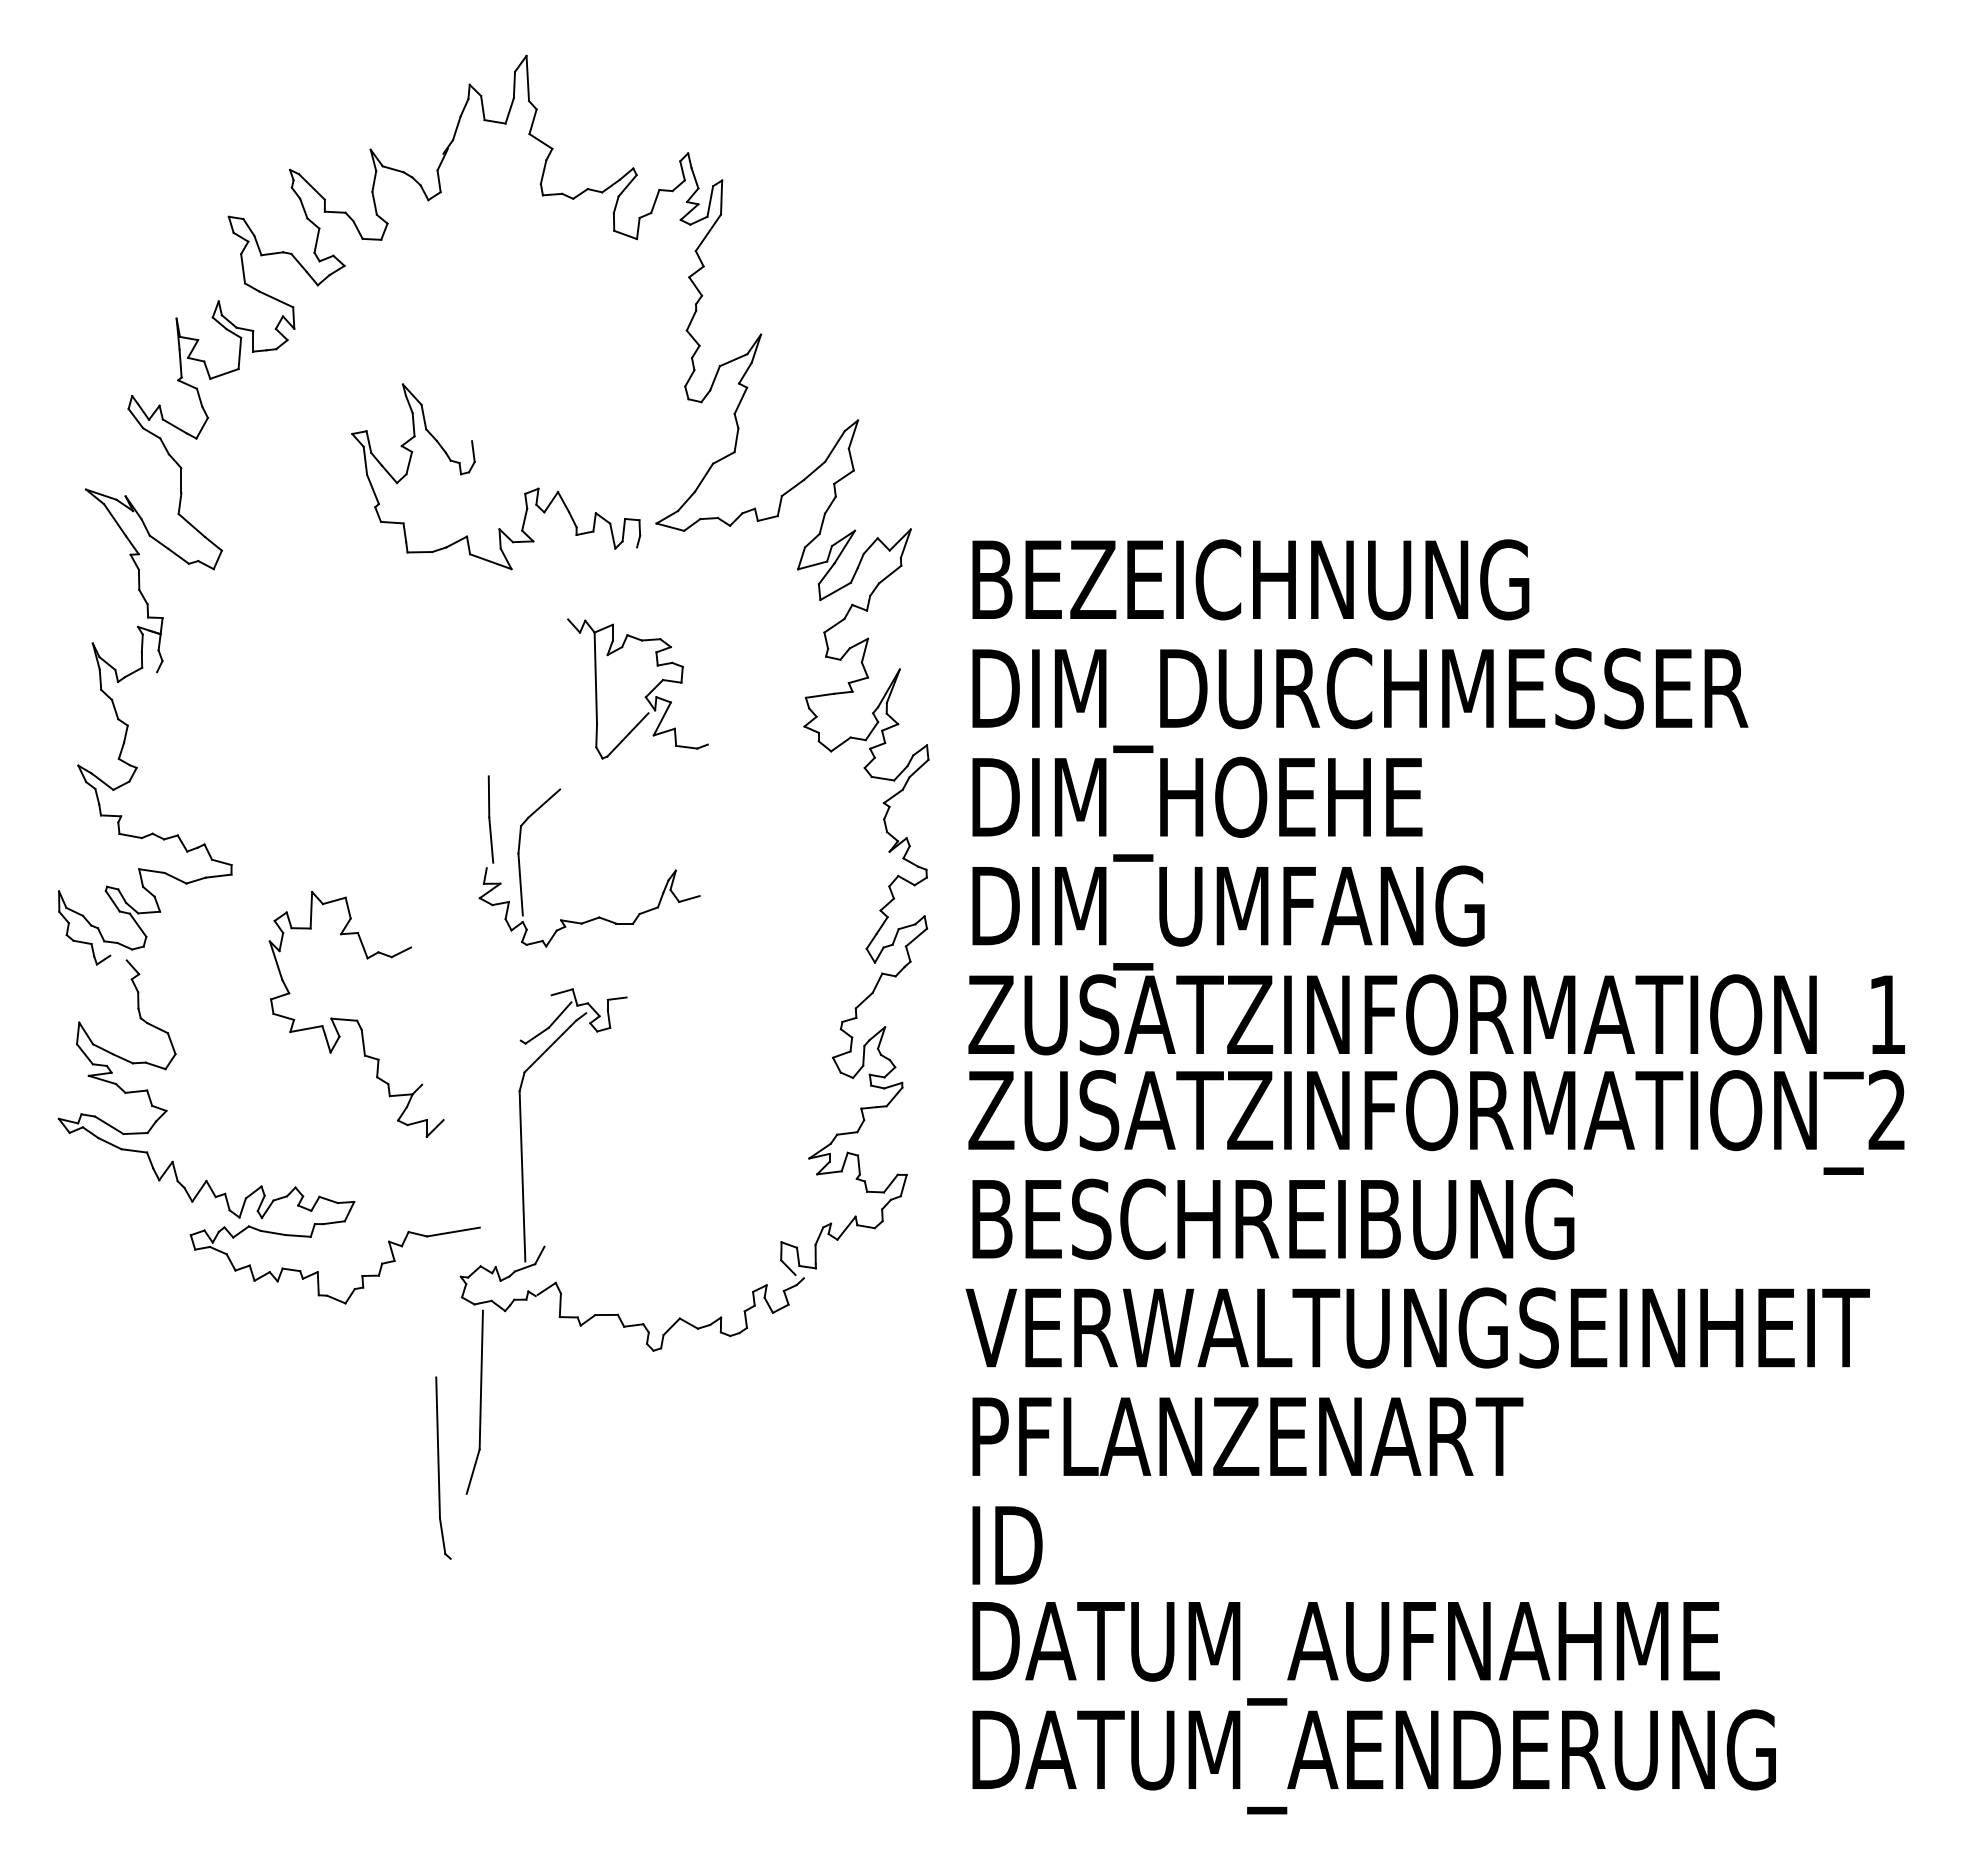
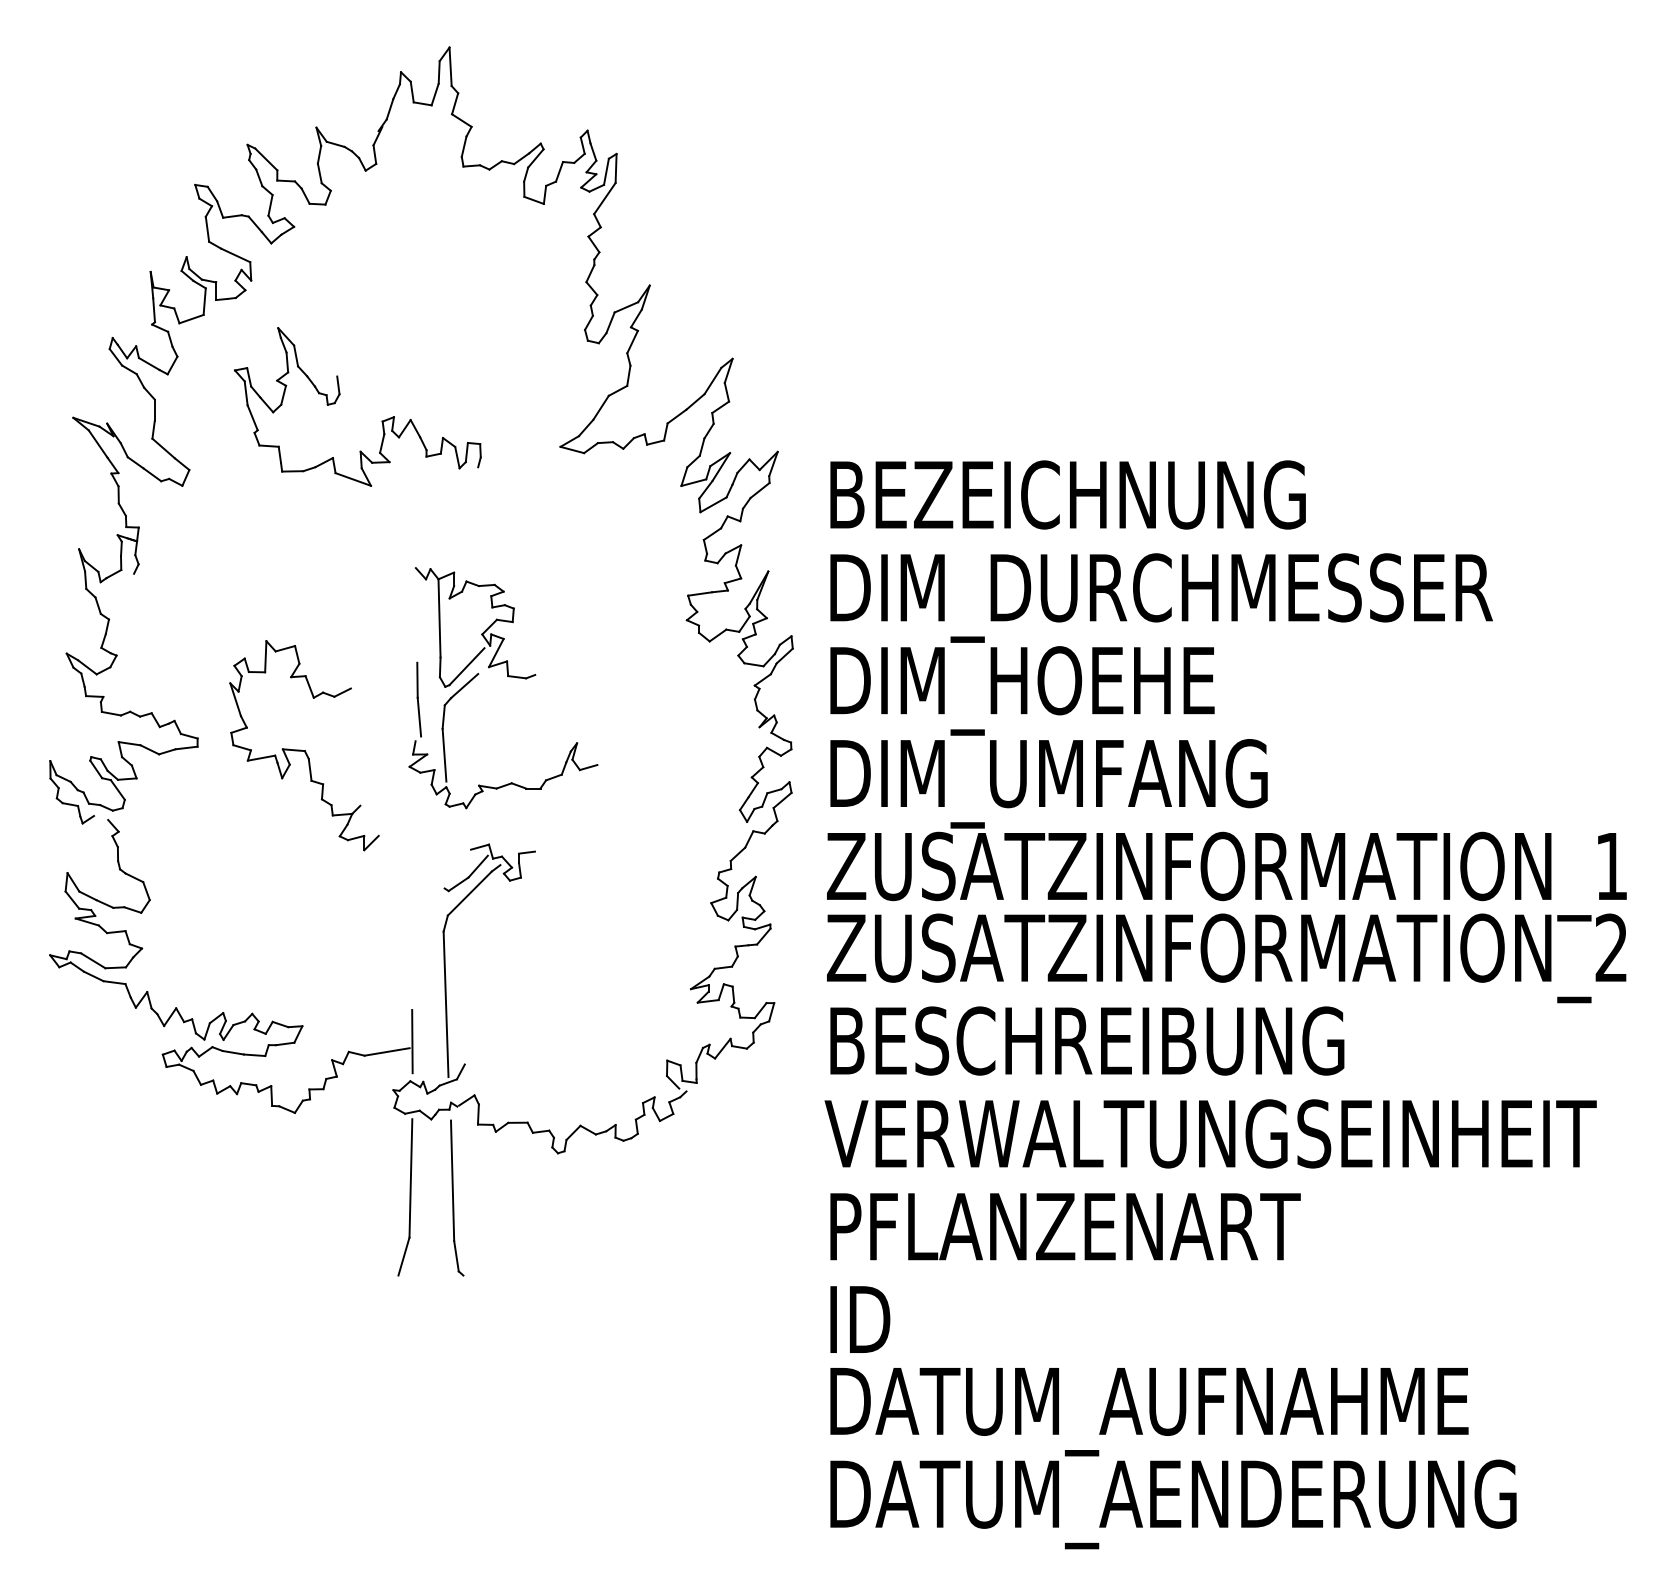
part: (474, 464) -> (339, 396), moved
part: (644, 696) -> (481, 633), moved
part: (356, 1014) -> (304, 745), moved
line: (482, 1219) -> (411, 1041), added
part: (443, 1467) -> (457, 1197), moved

